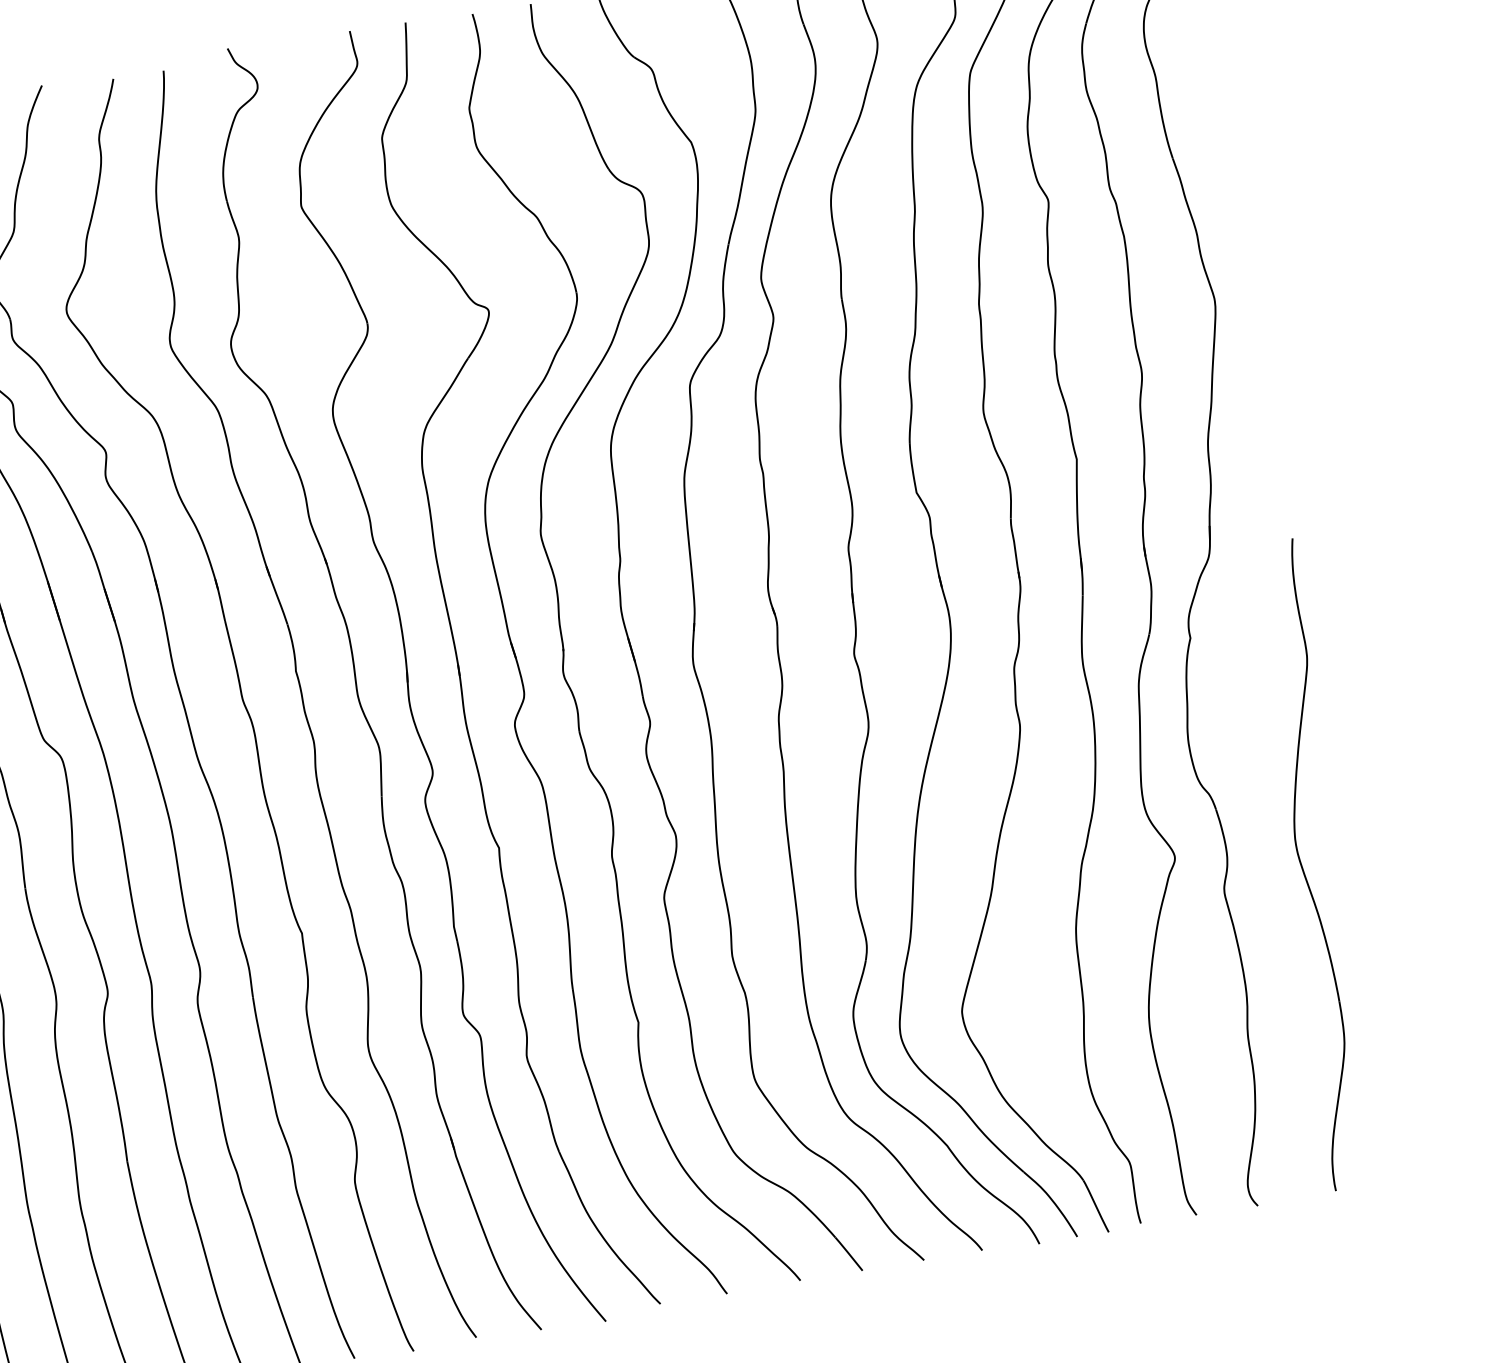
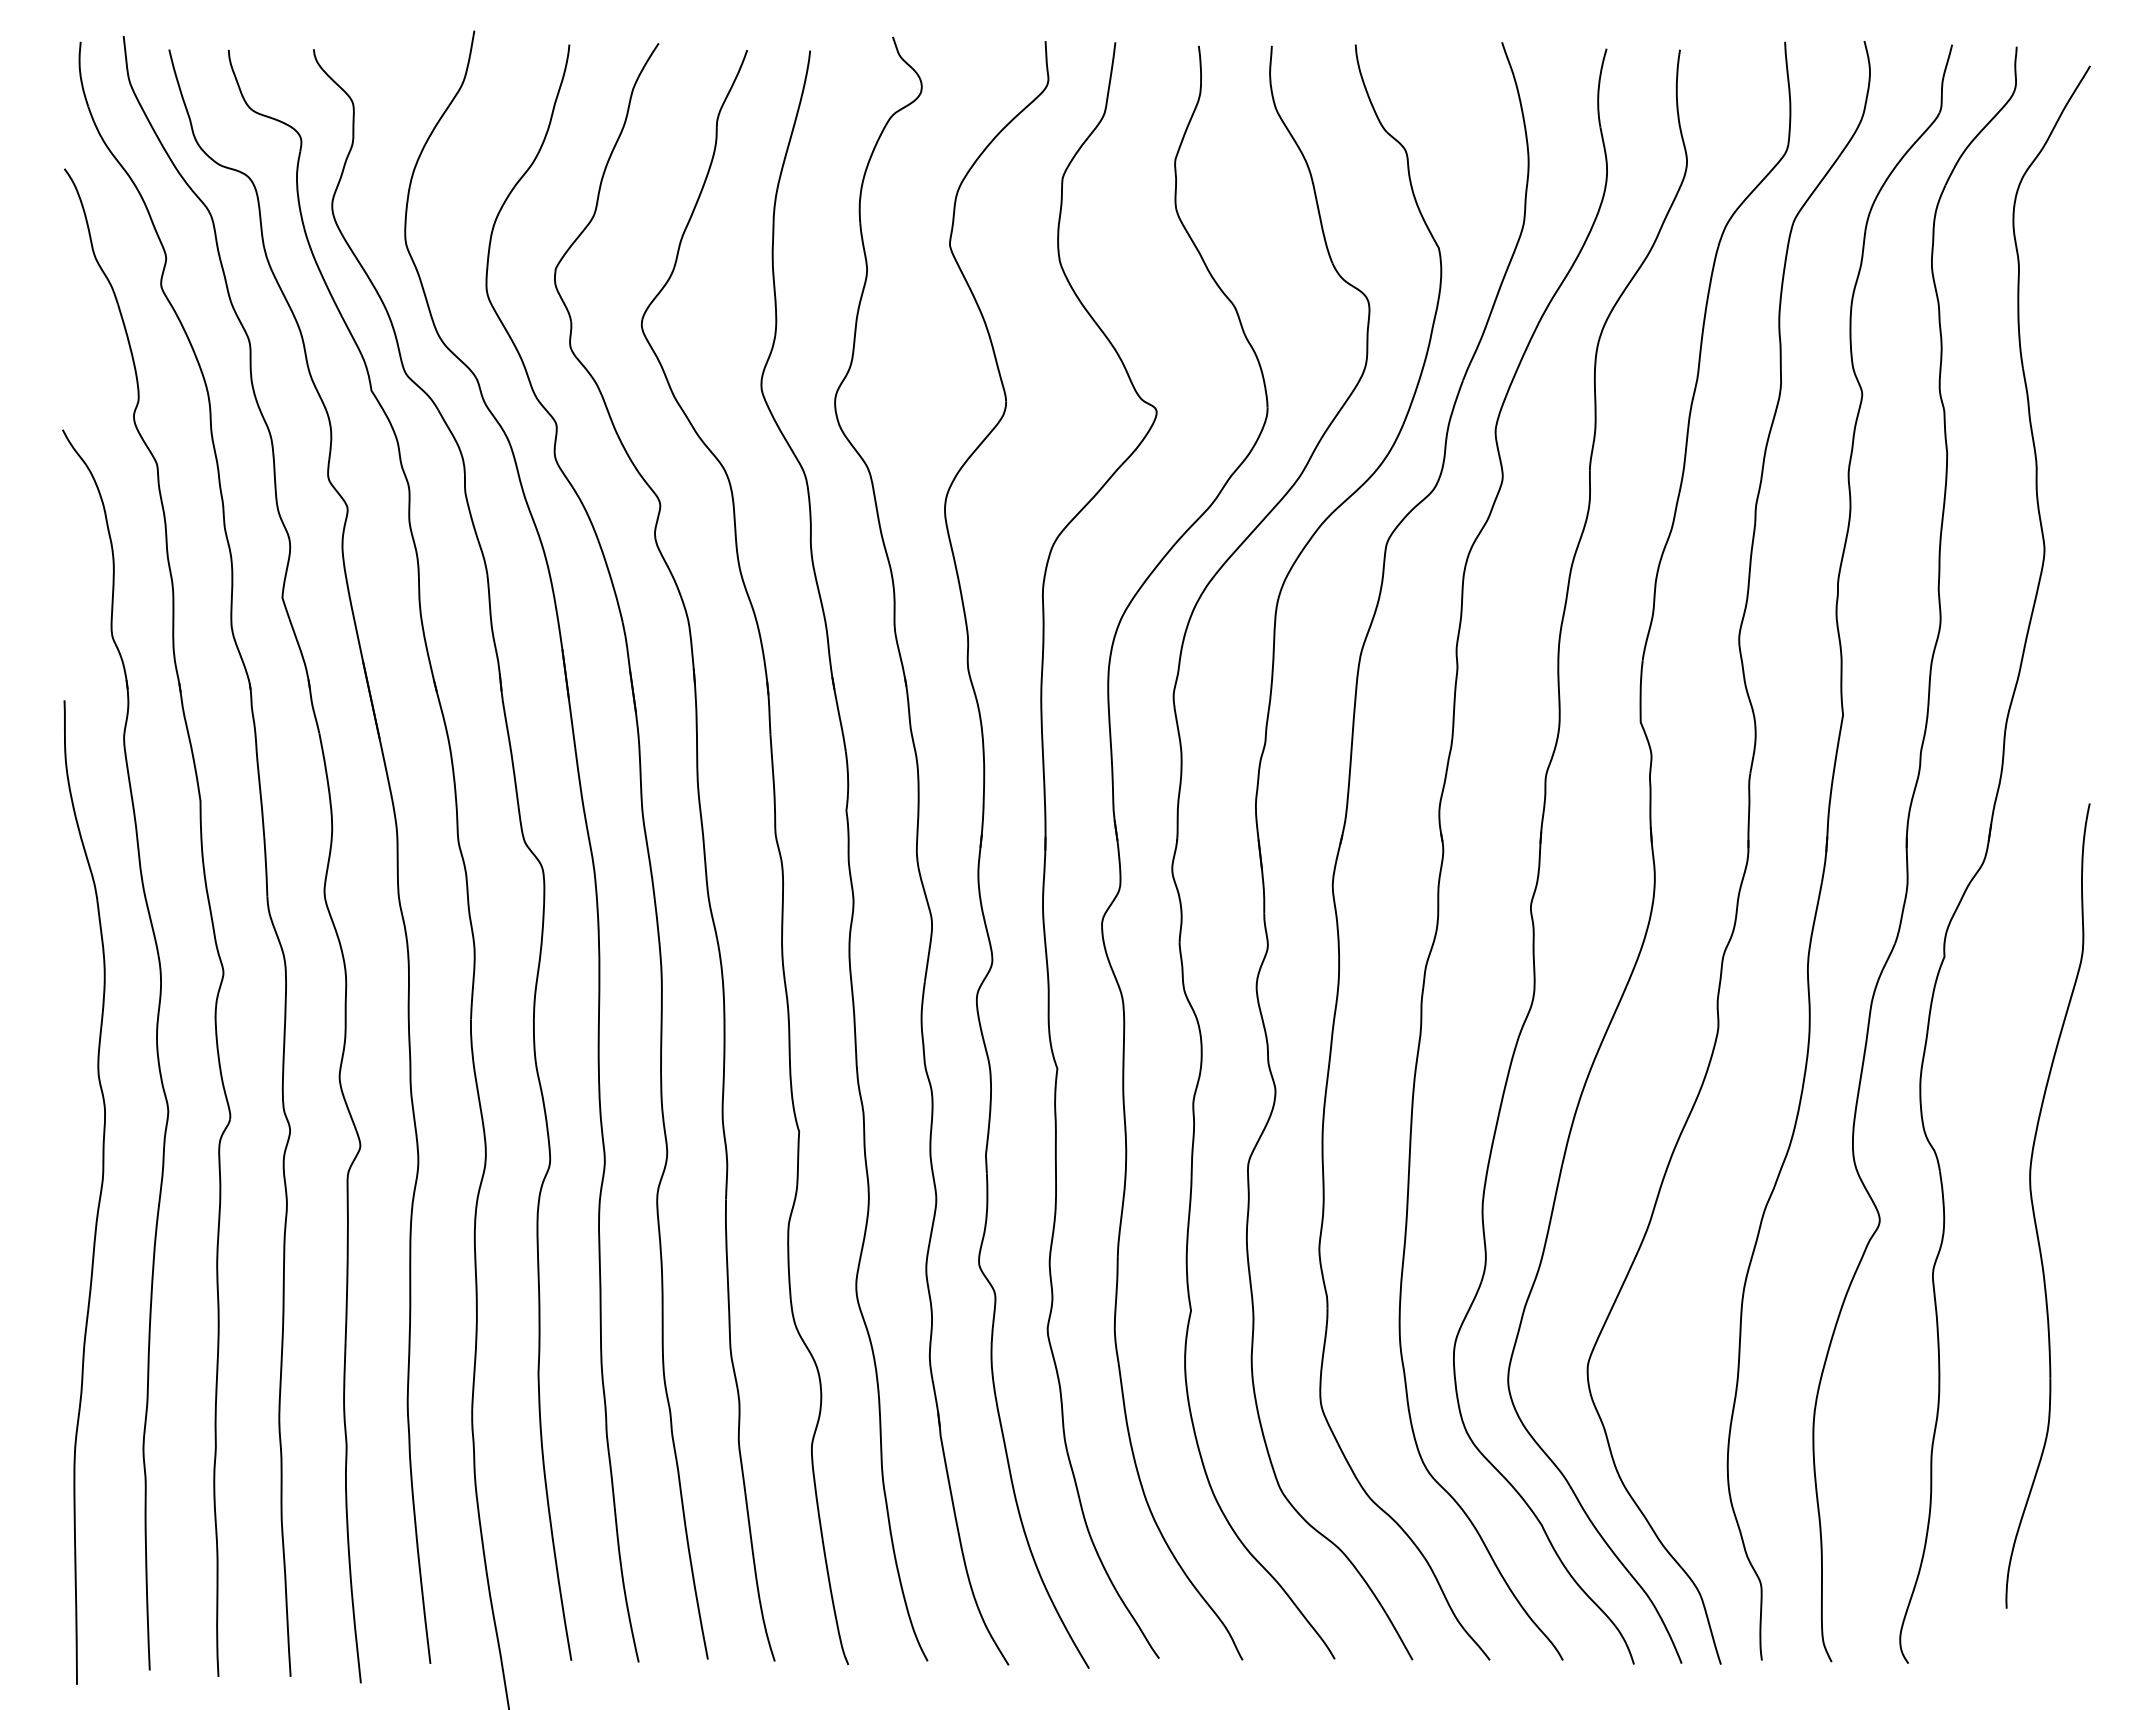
part: (1303, 869) -> (2034, 1209), moved

